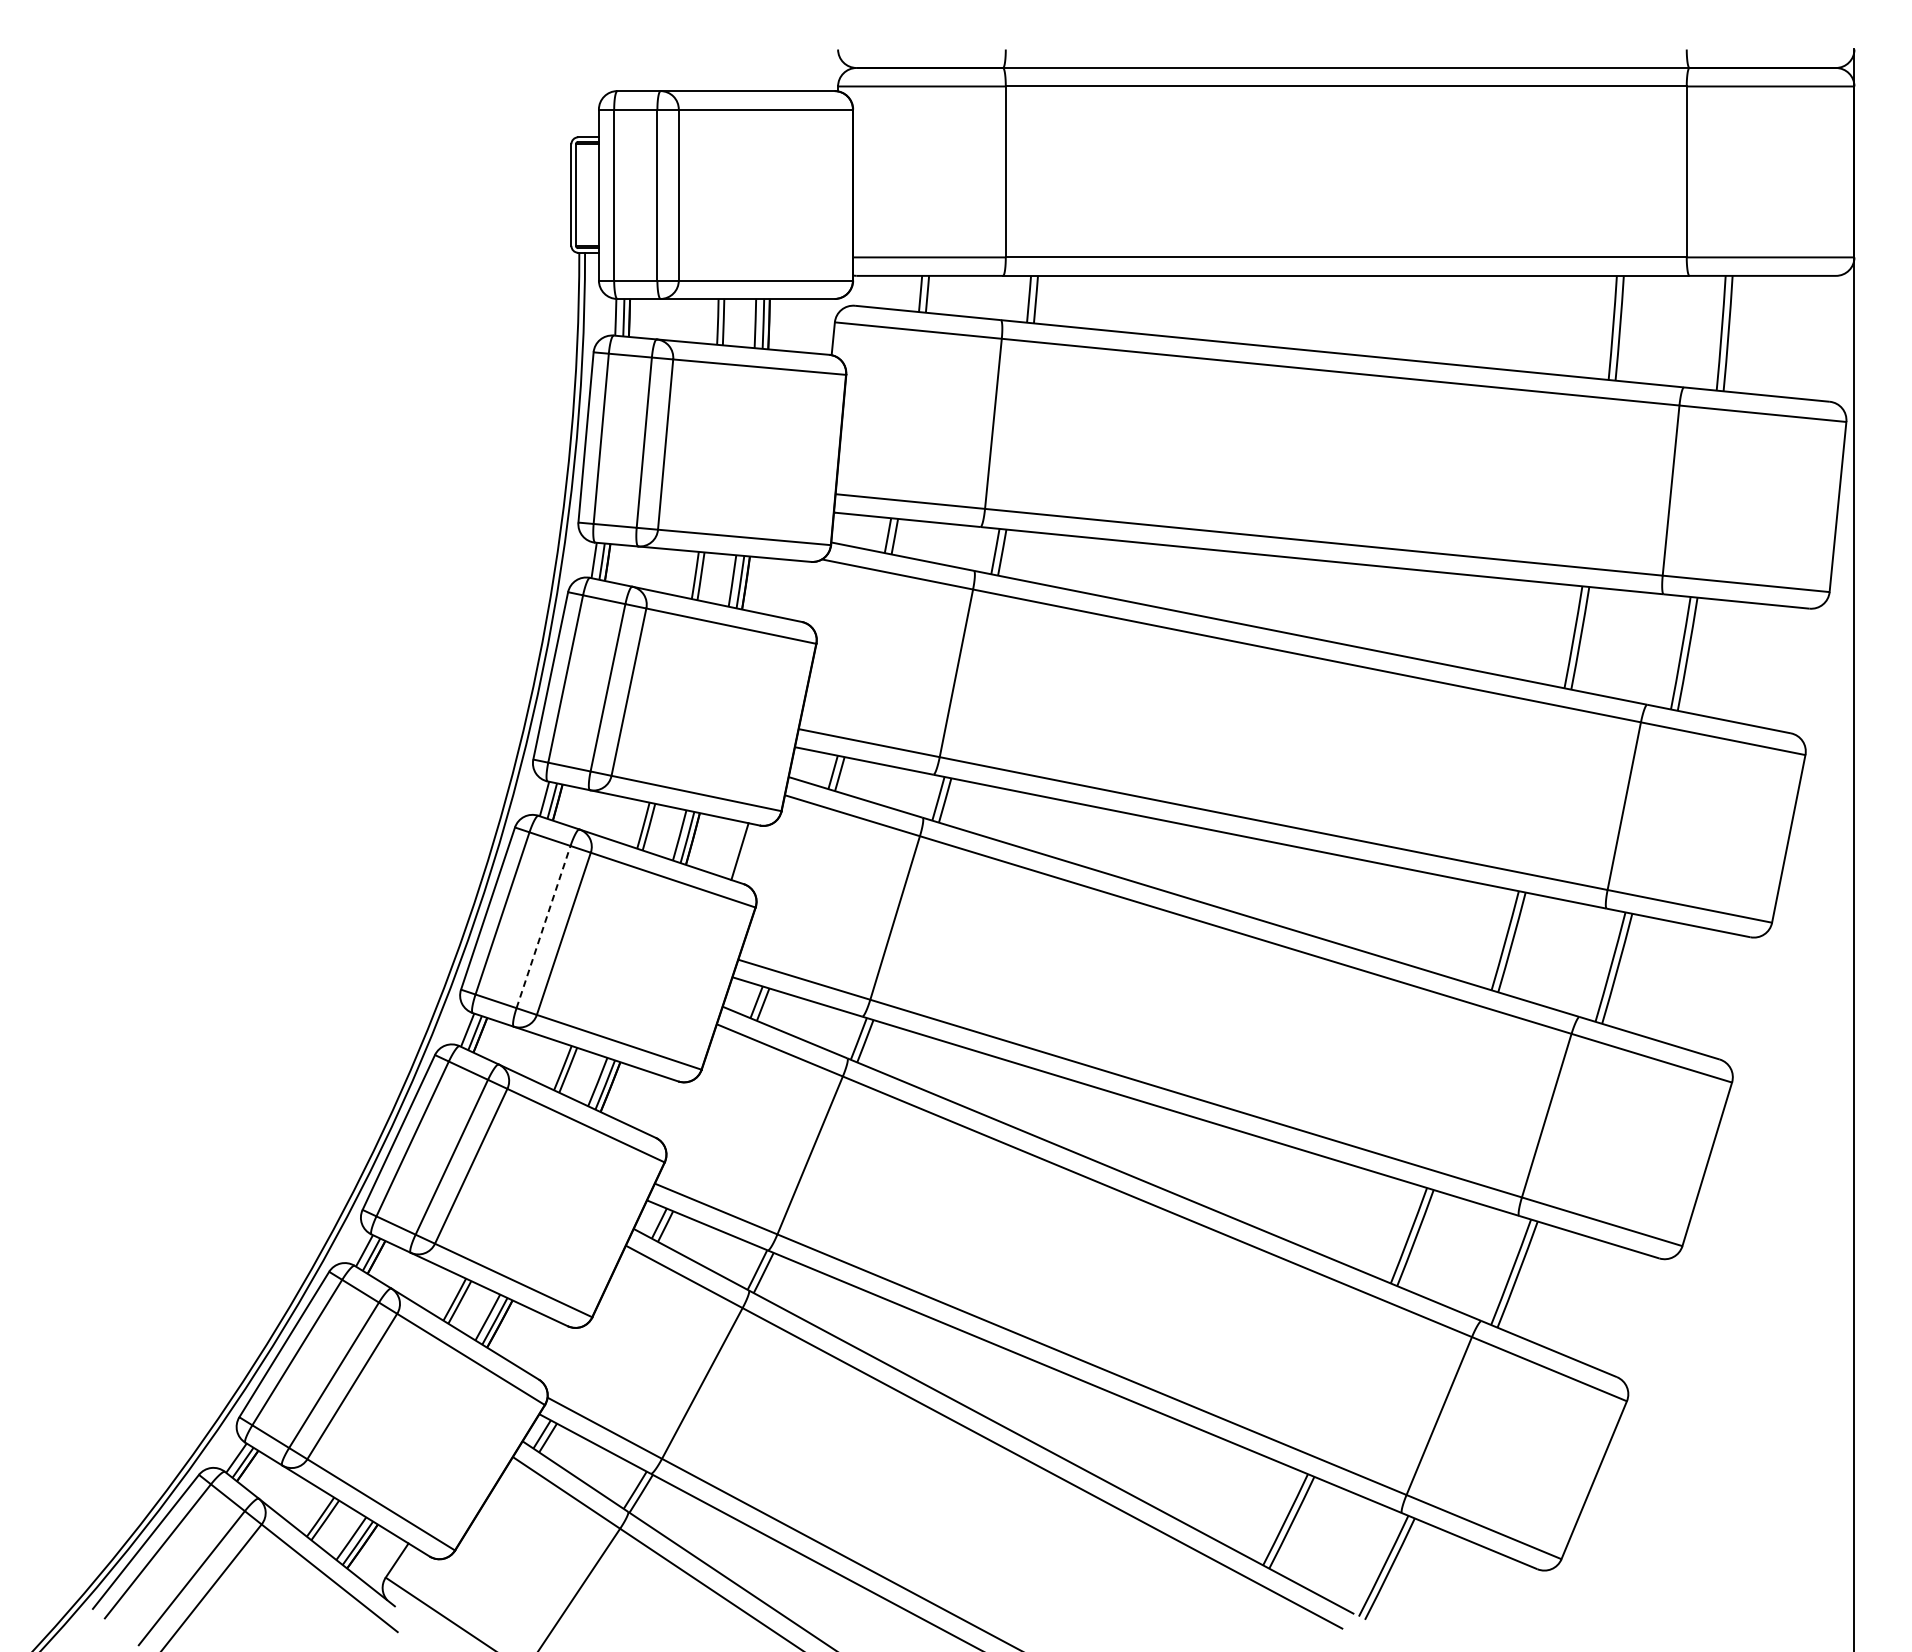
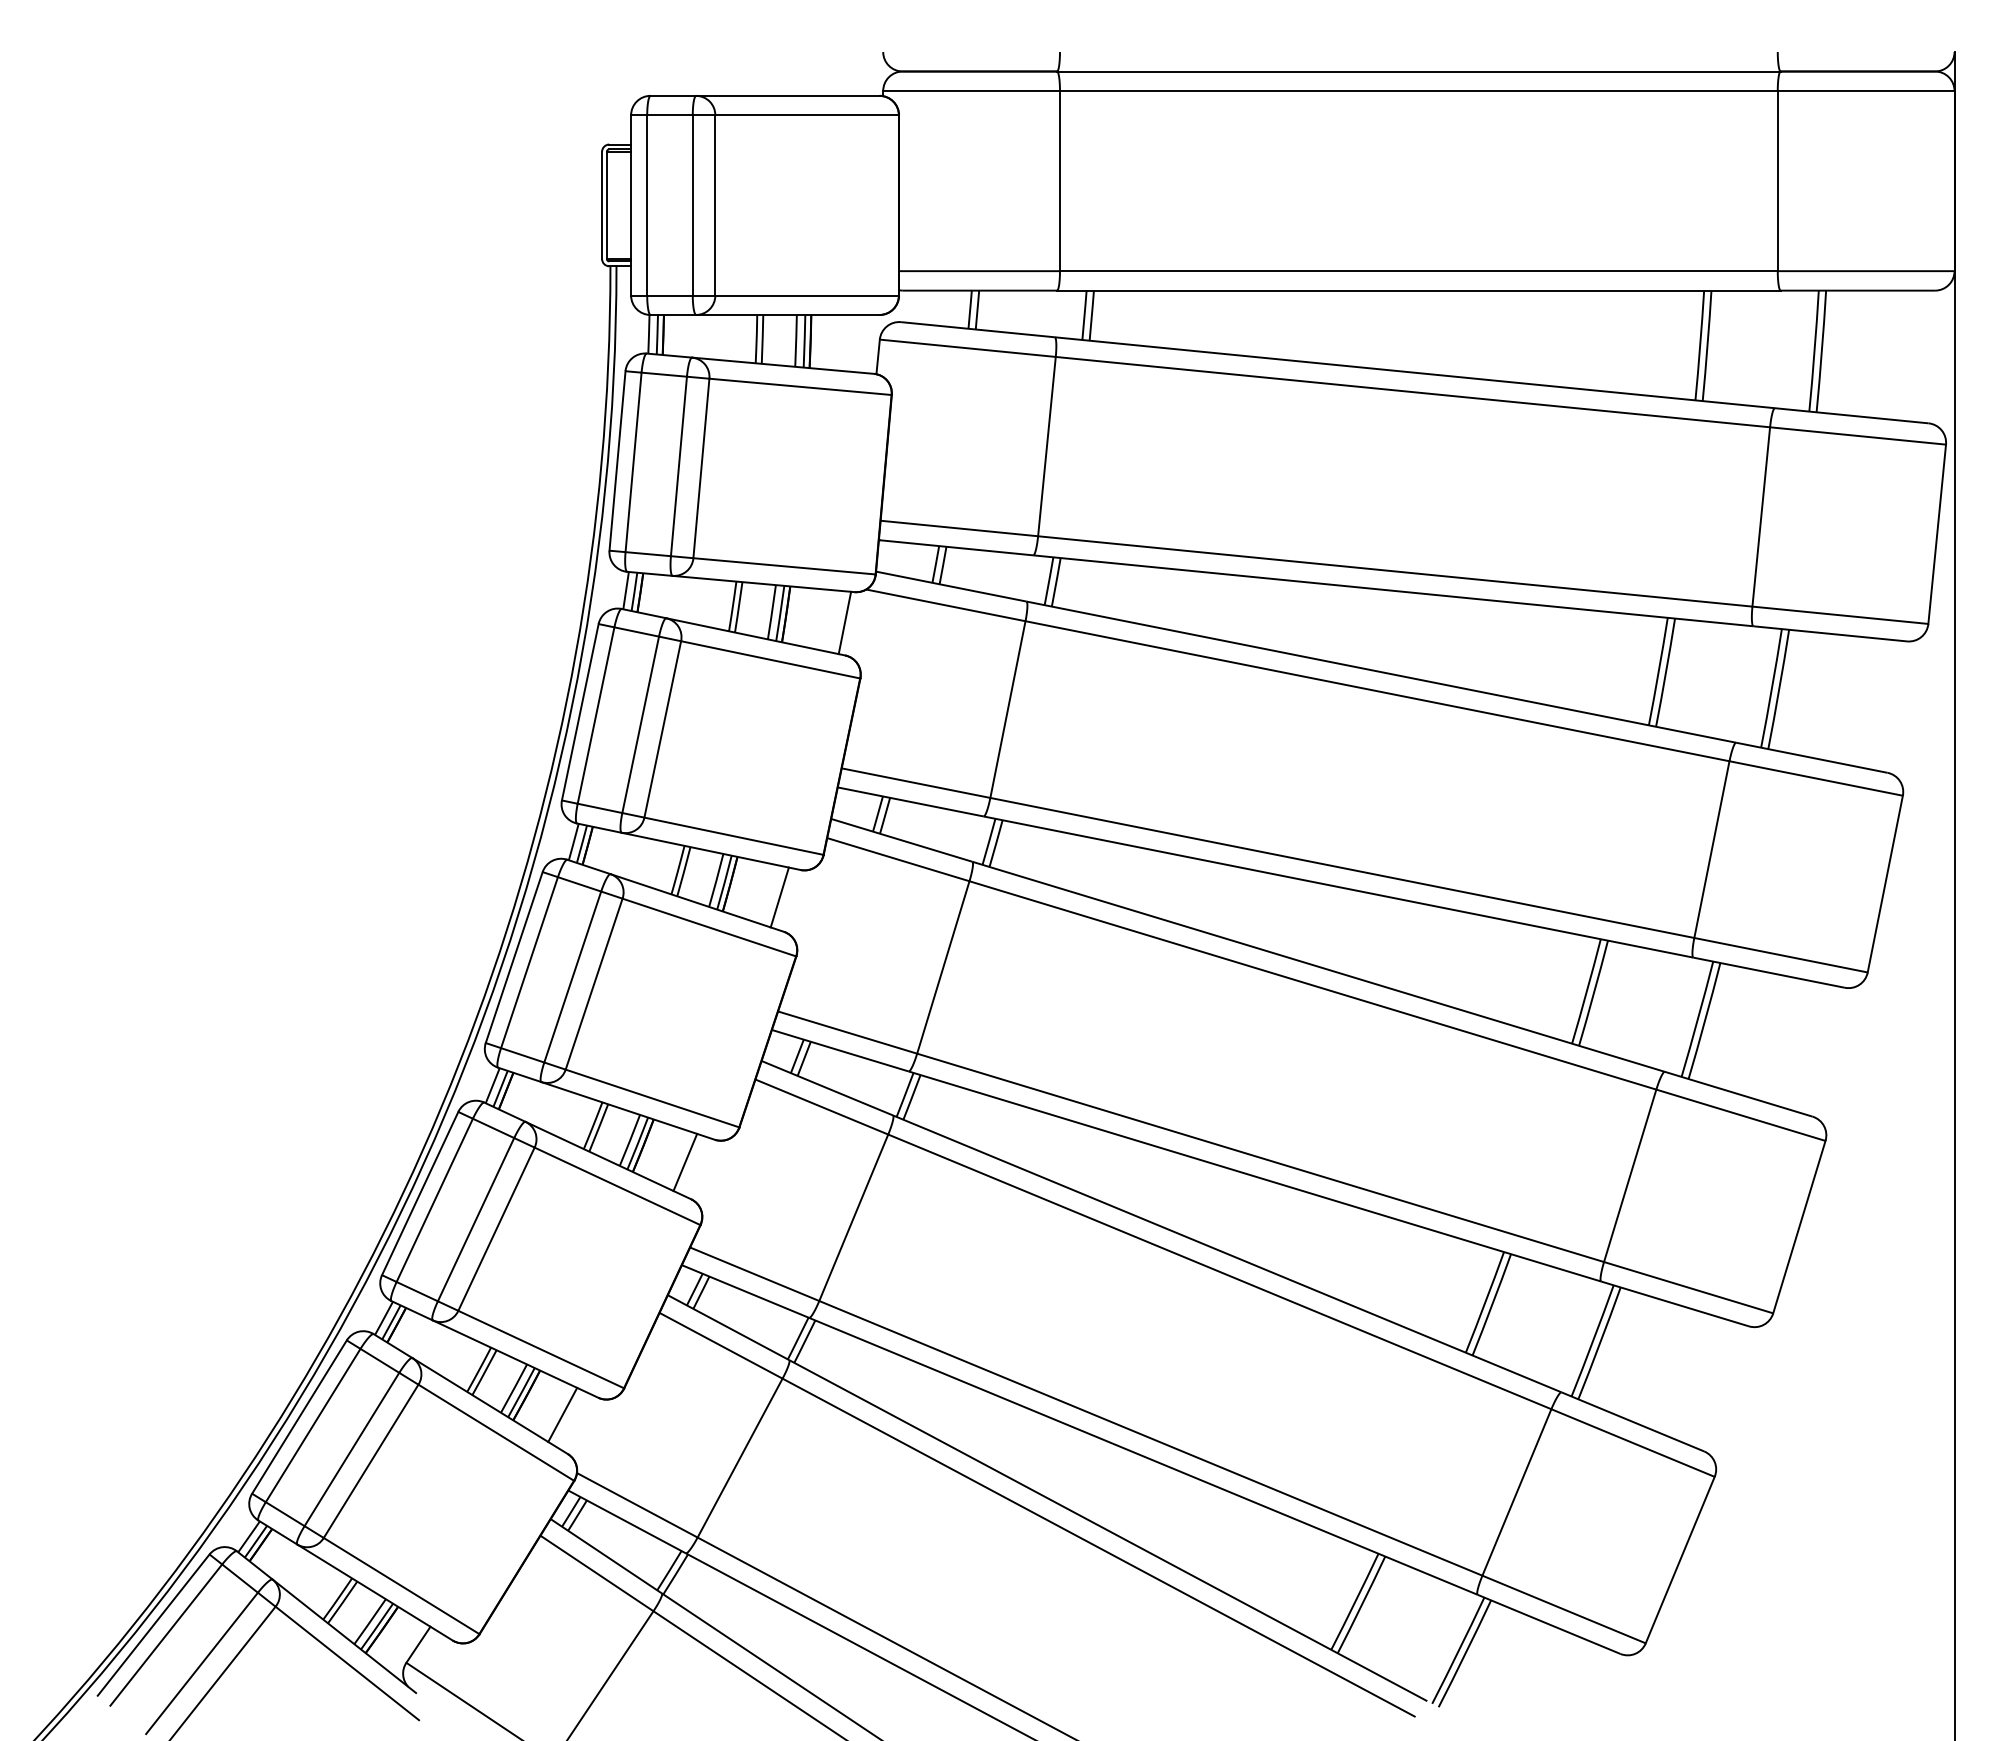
line: (801, 590) -> (844, 622), added
line: (543, 926) -> (572, 976), dashed -> solid
line: (650, 1103) -> (685, 1162), added
line: (533, 1342) -> (562, 1414), added

